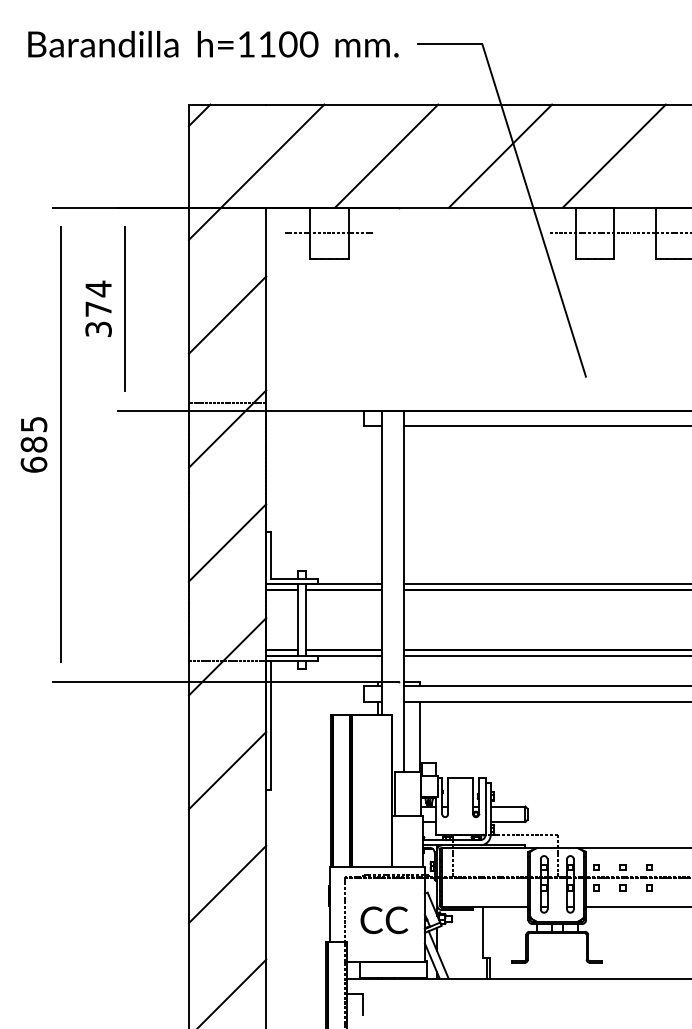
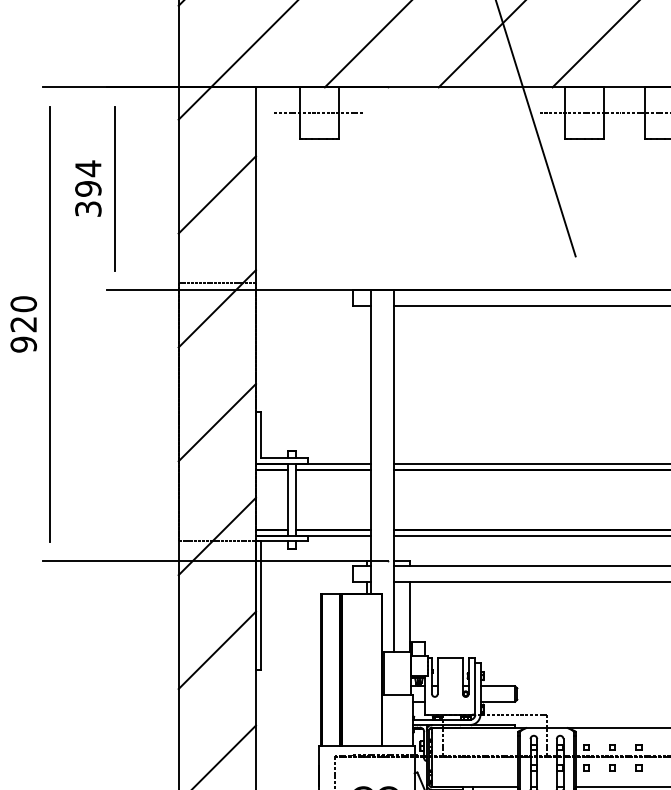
text: (98, 309) -> (88, 189), 374 -> 394
text: (33, 444) -> (23, 324), 685 -> 920

